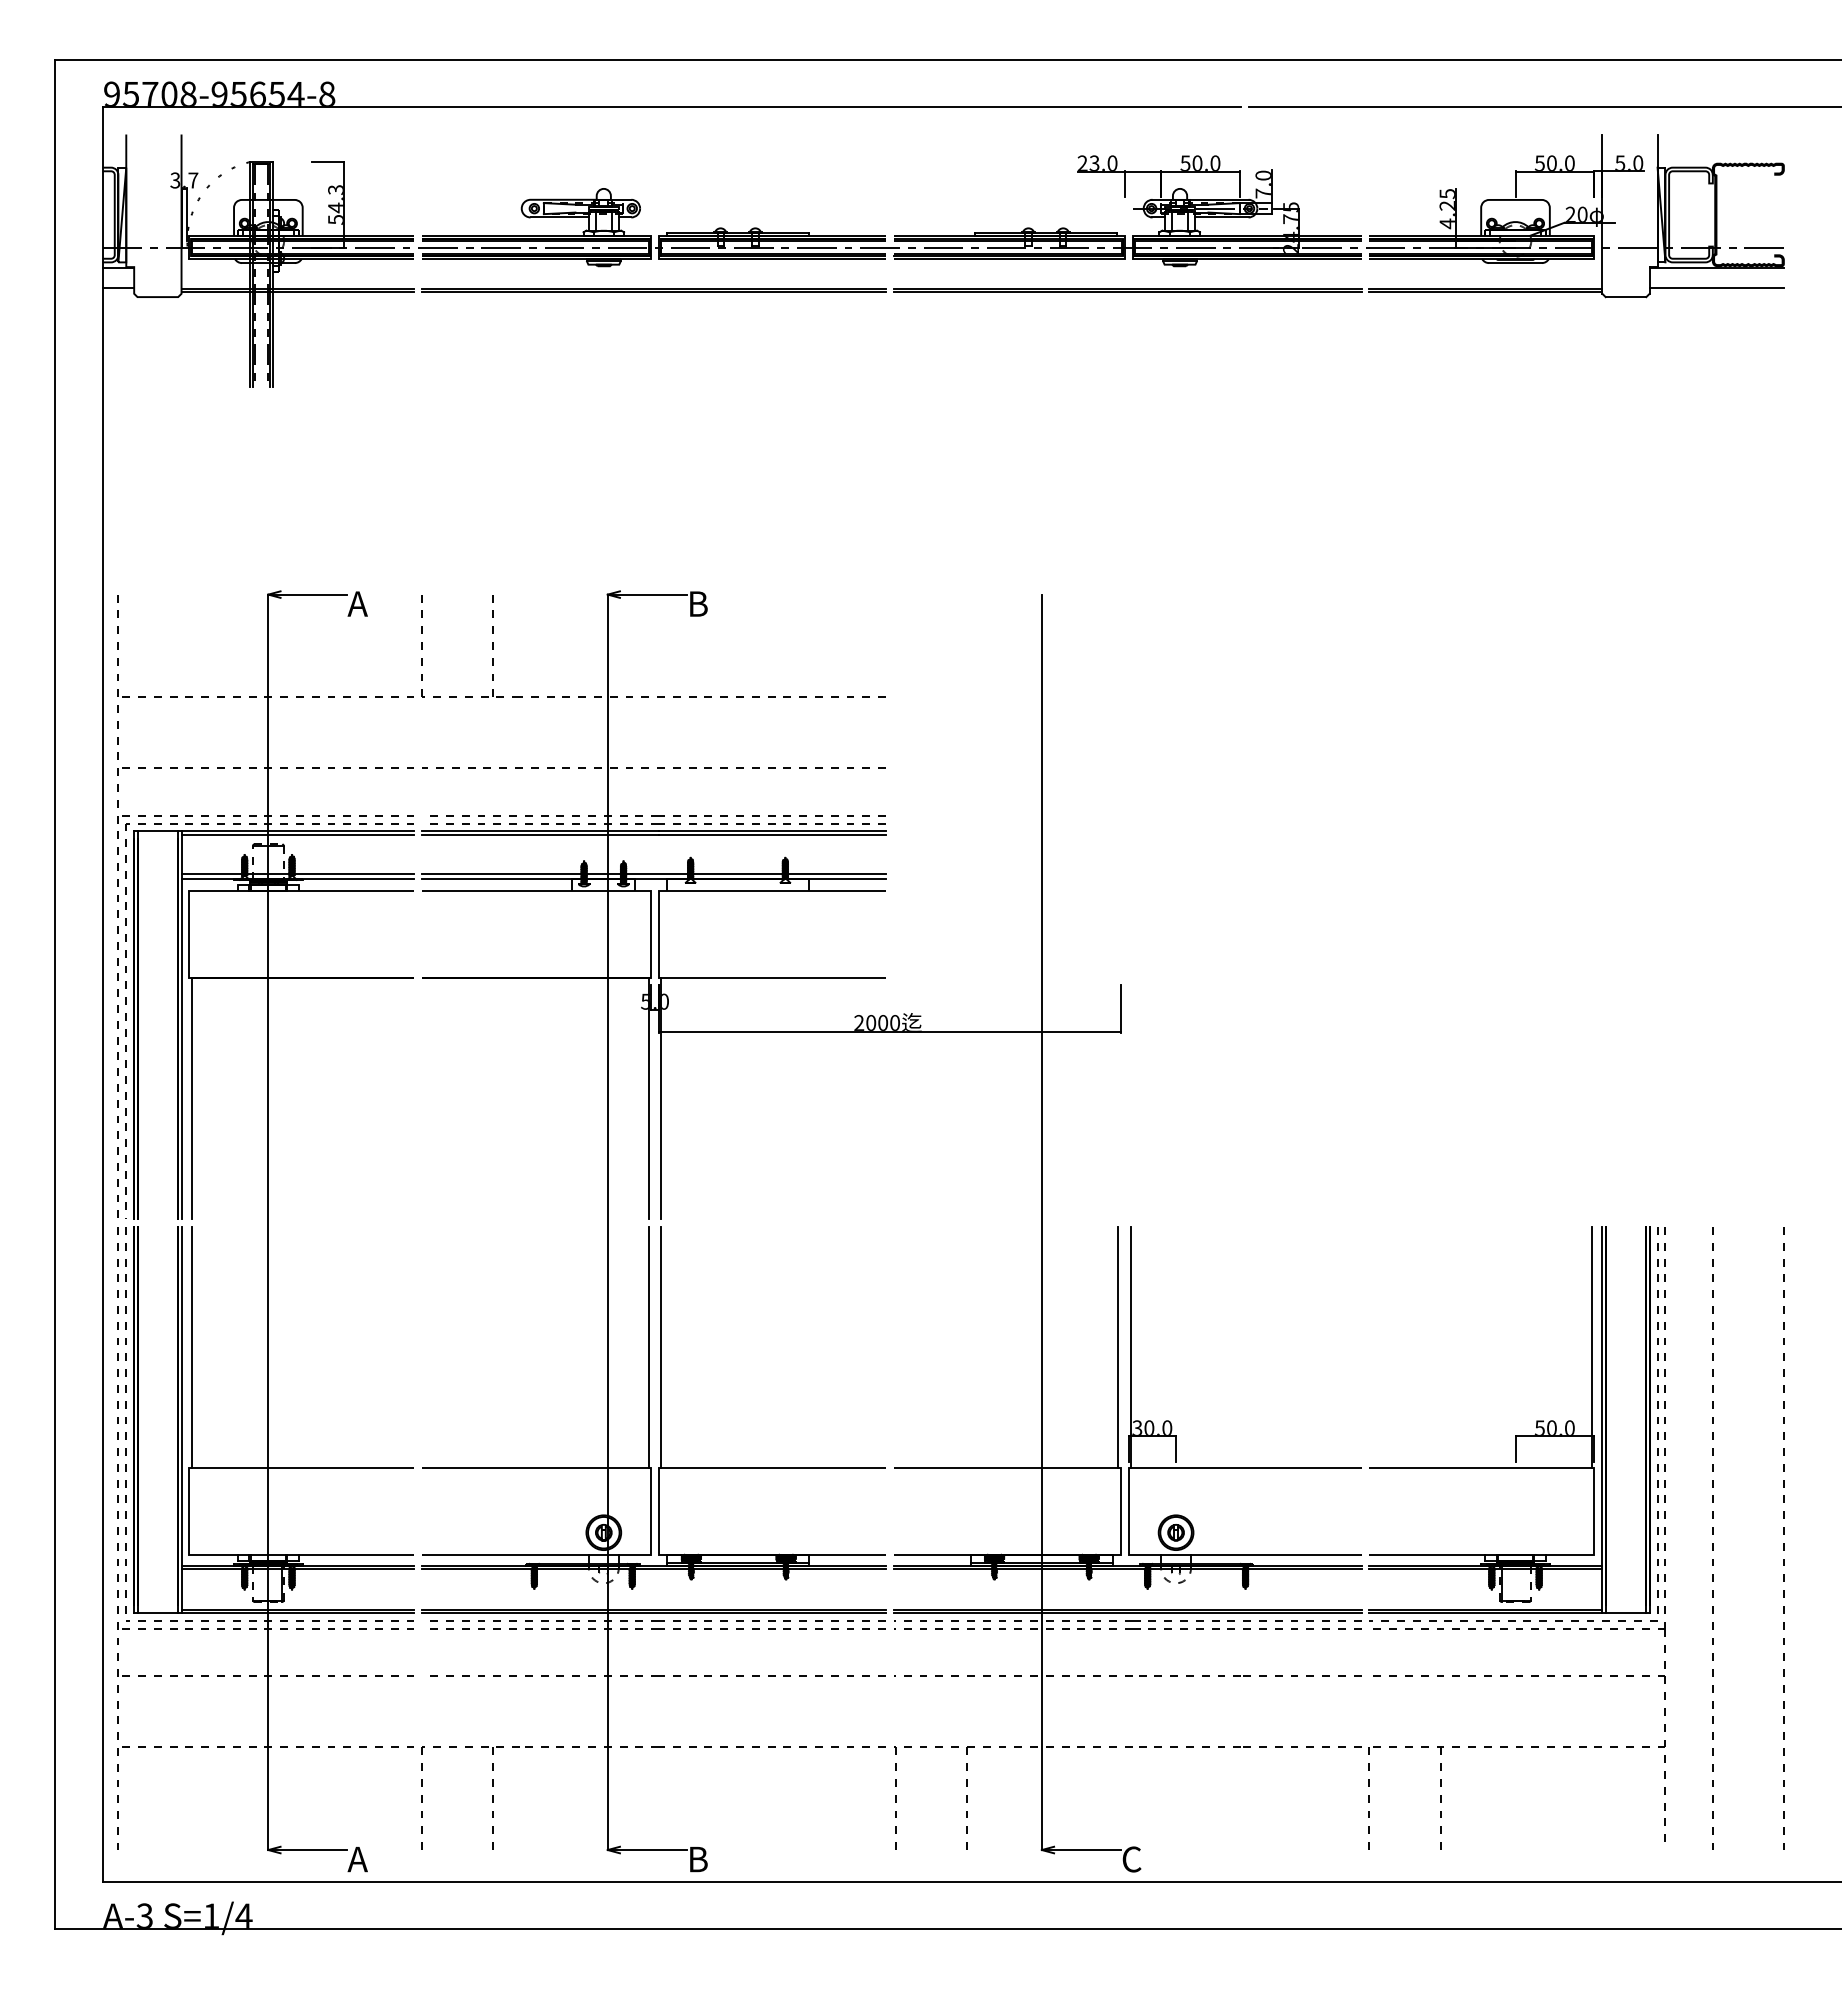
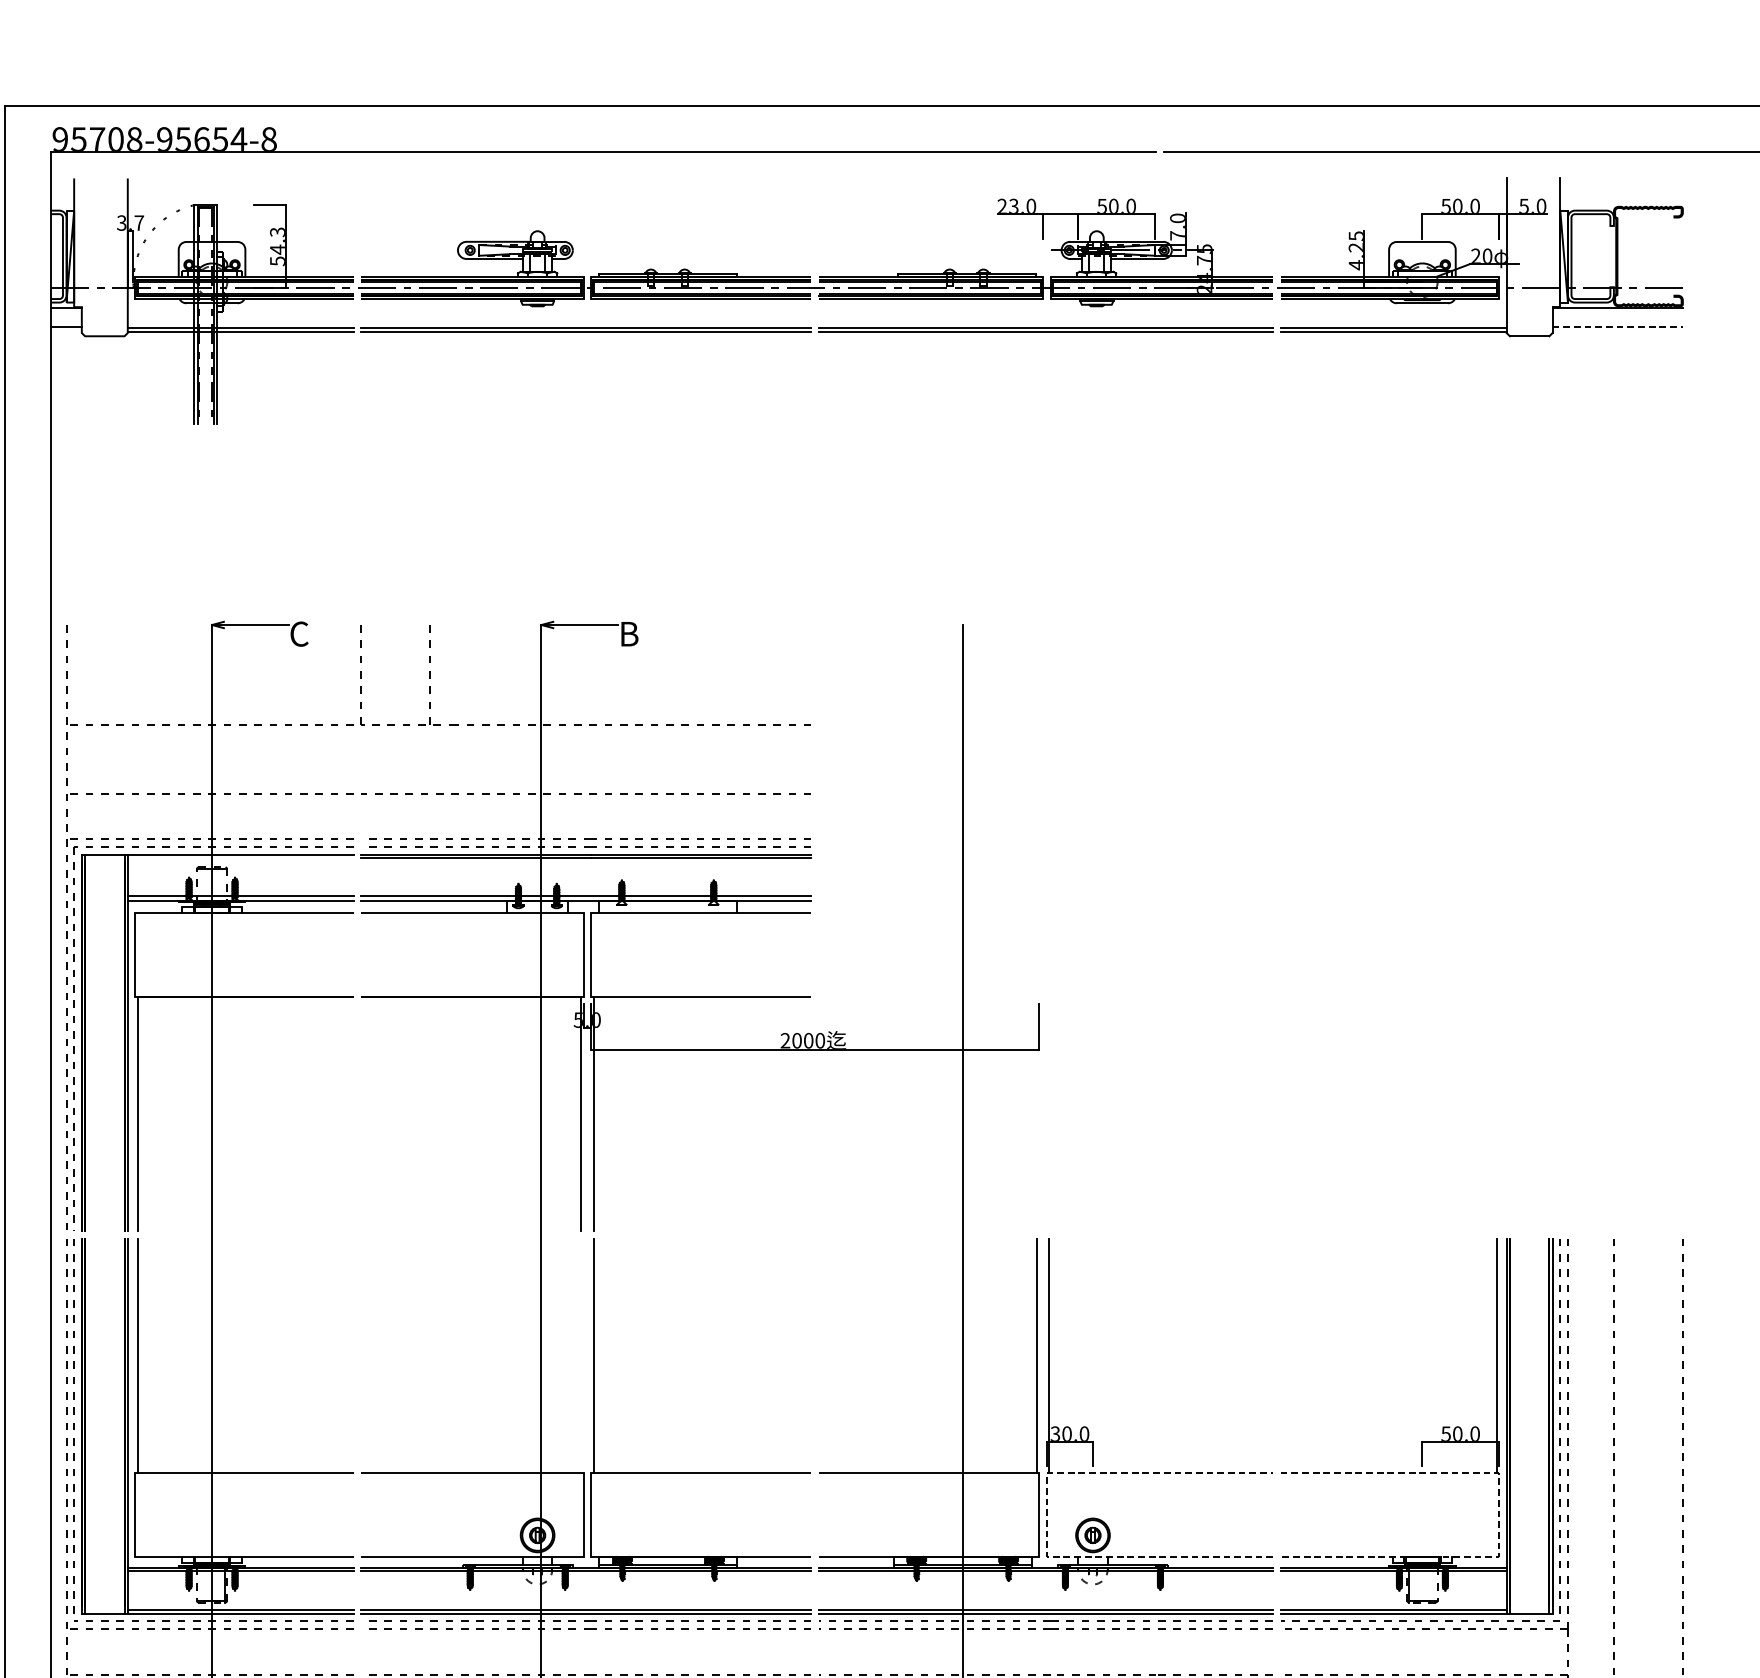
line: (1717, 287) -> (1618, 326), solid -> dashed
text: (357, 604) -> (298, 634), A -> C
line: (297, 834) -> (240, 857), removed
line: (648, 1347) -> (580, 1355), removed
line: (1128, 1510) -> (1046, 1513), solid -> dashed
line: (1594, 1511) -> (1499, 1514), solid -> dashed

